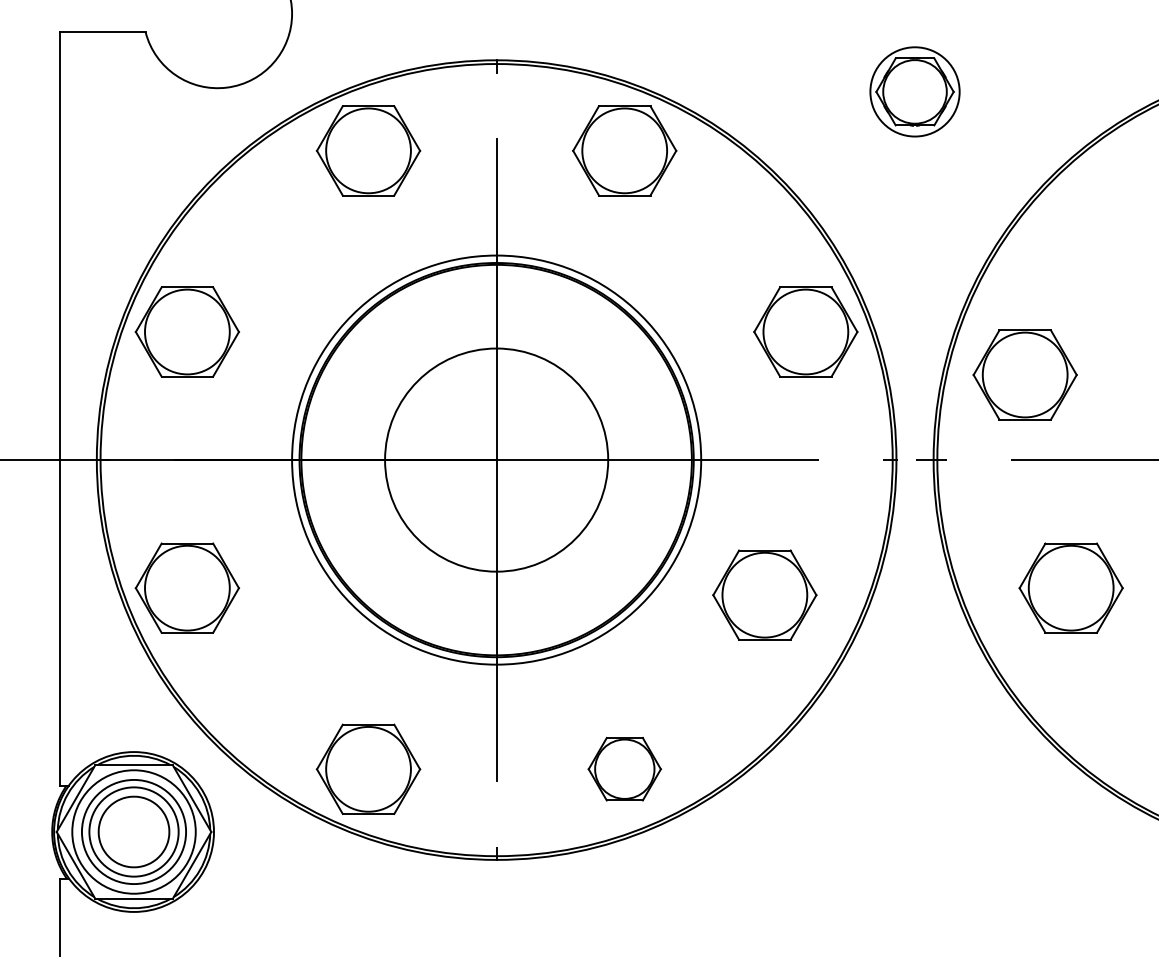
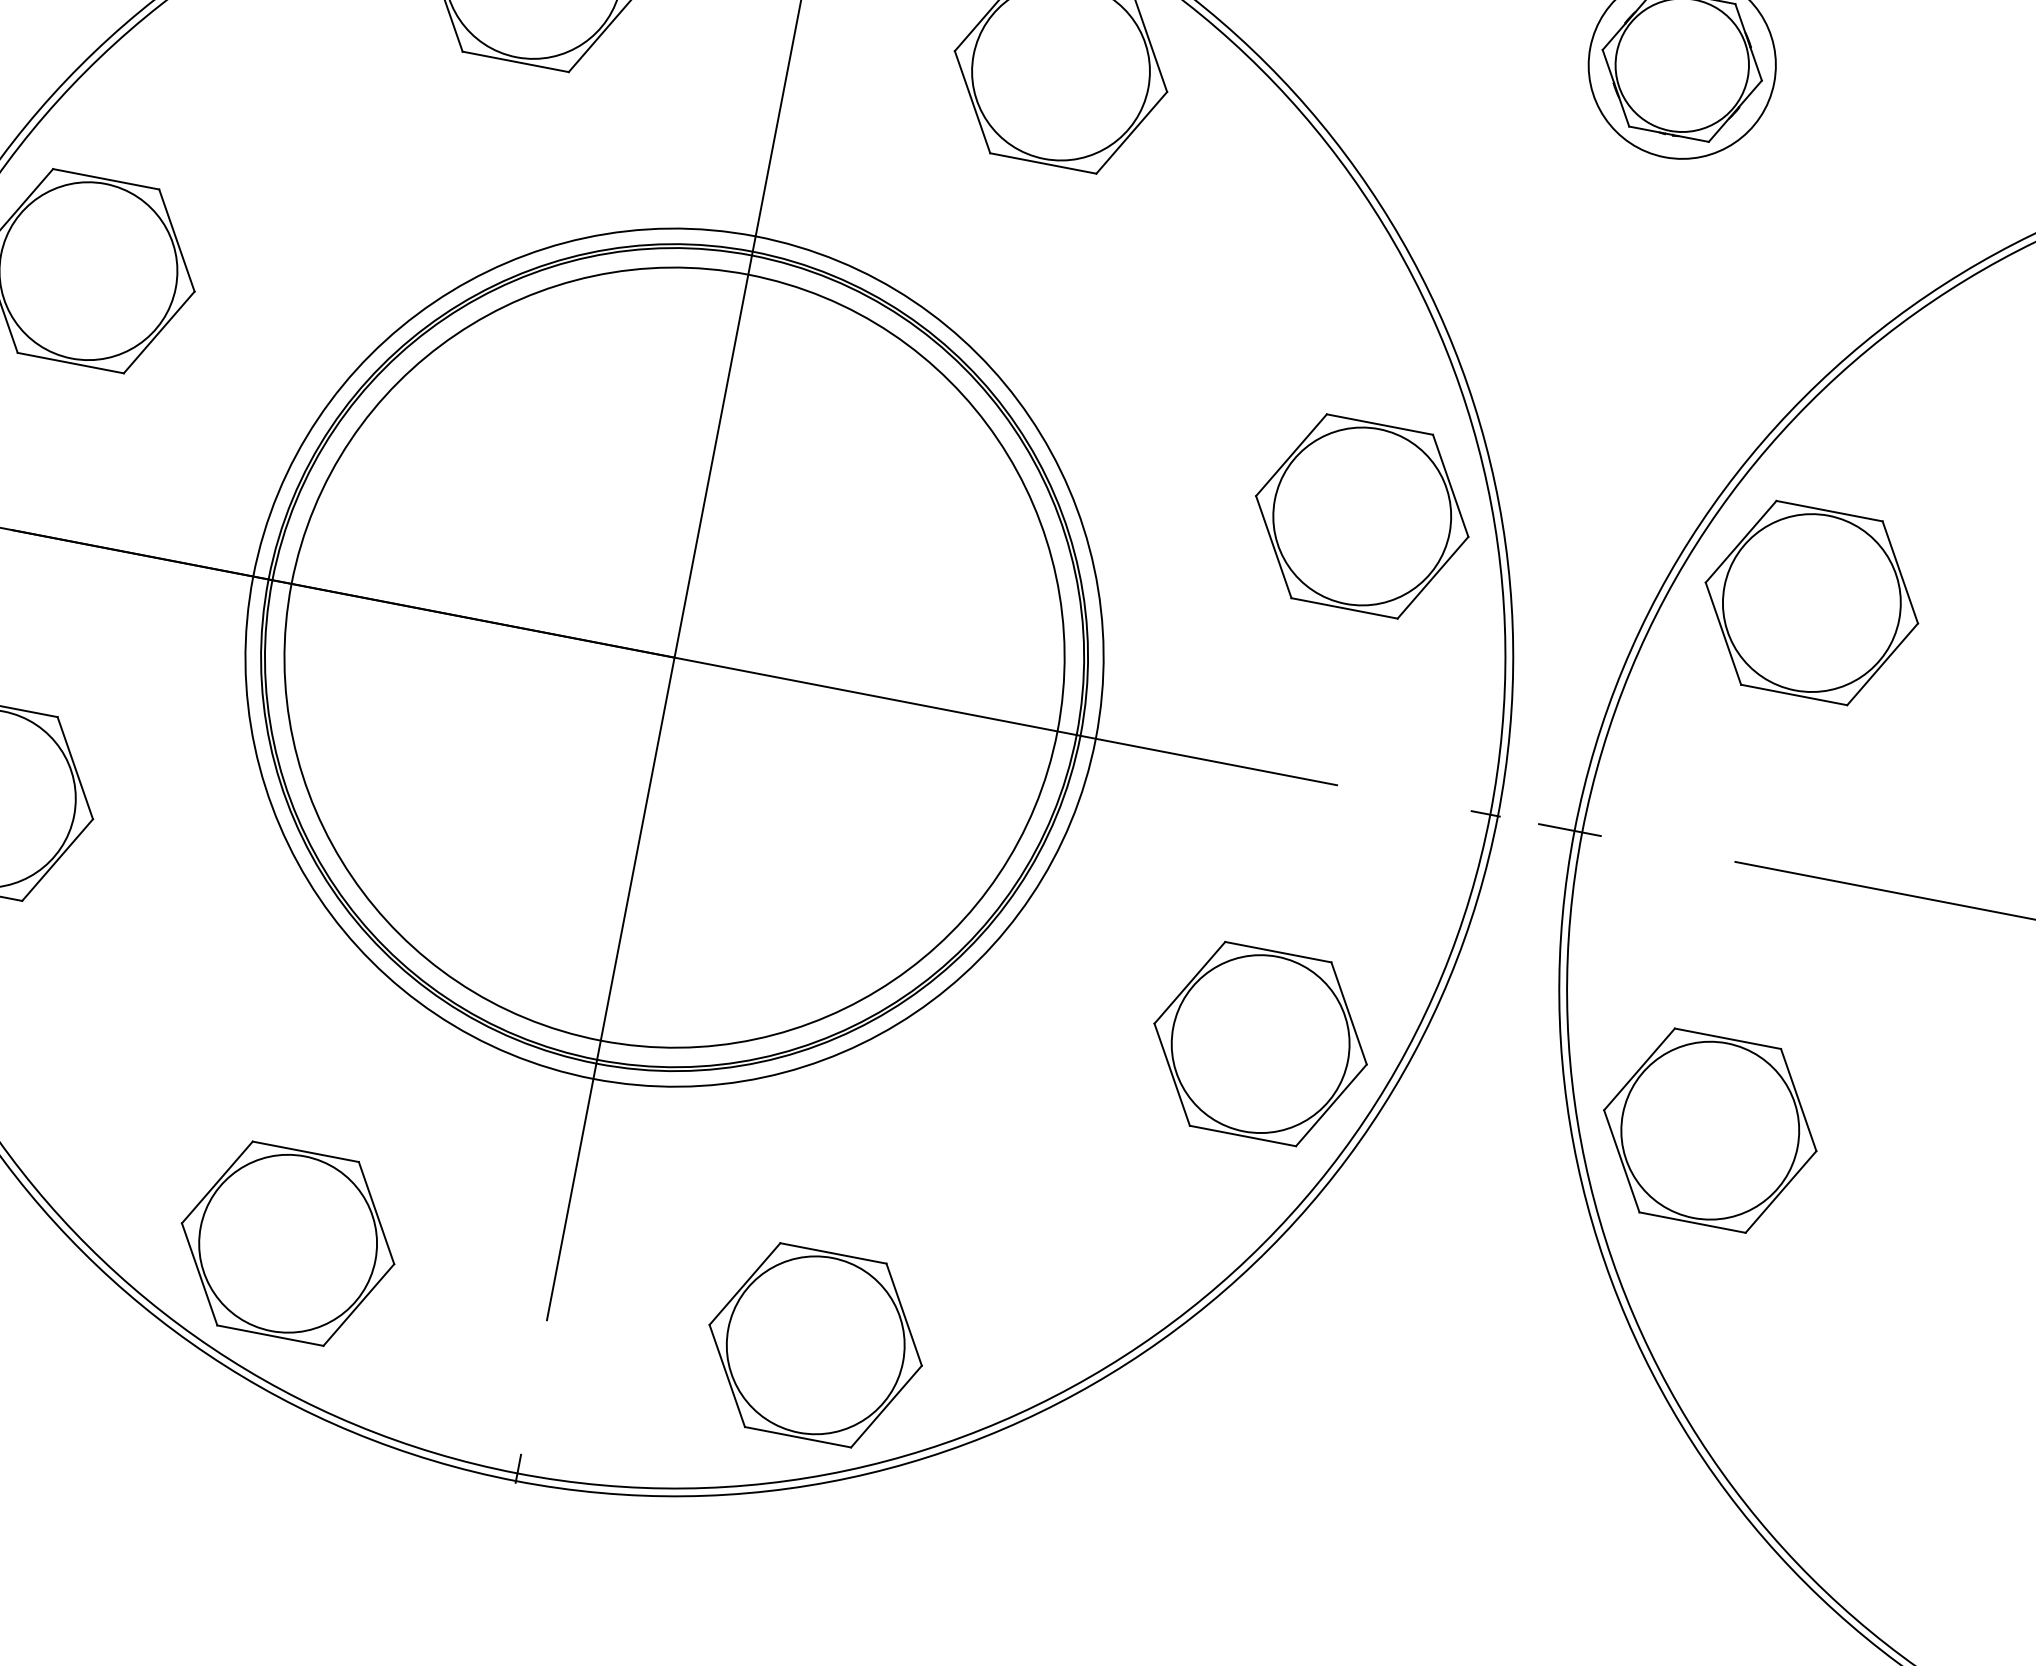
part: (1024, 374) -> (1810, 601), moved
circle: (496, 460) -> (674, 658), size x1.67
part: (1070, 587) -> (1709, 1128), moved
part: (764, 594) -> (1260, 1042), moved
part: (624, 768) -> (815, 1343), size x1.43

